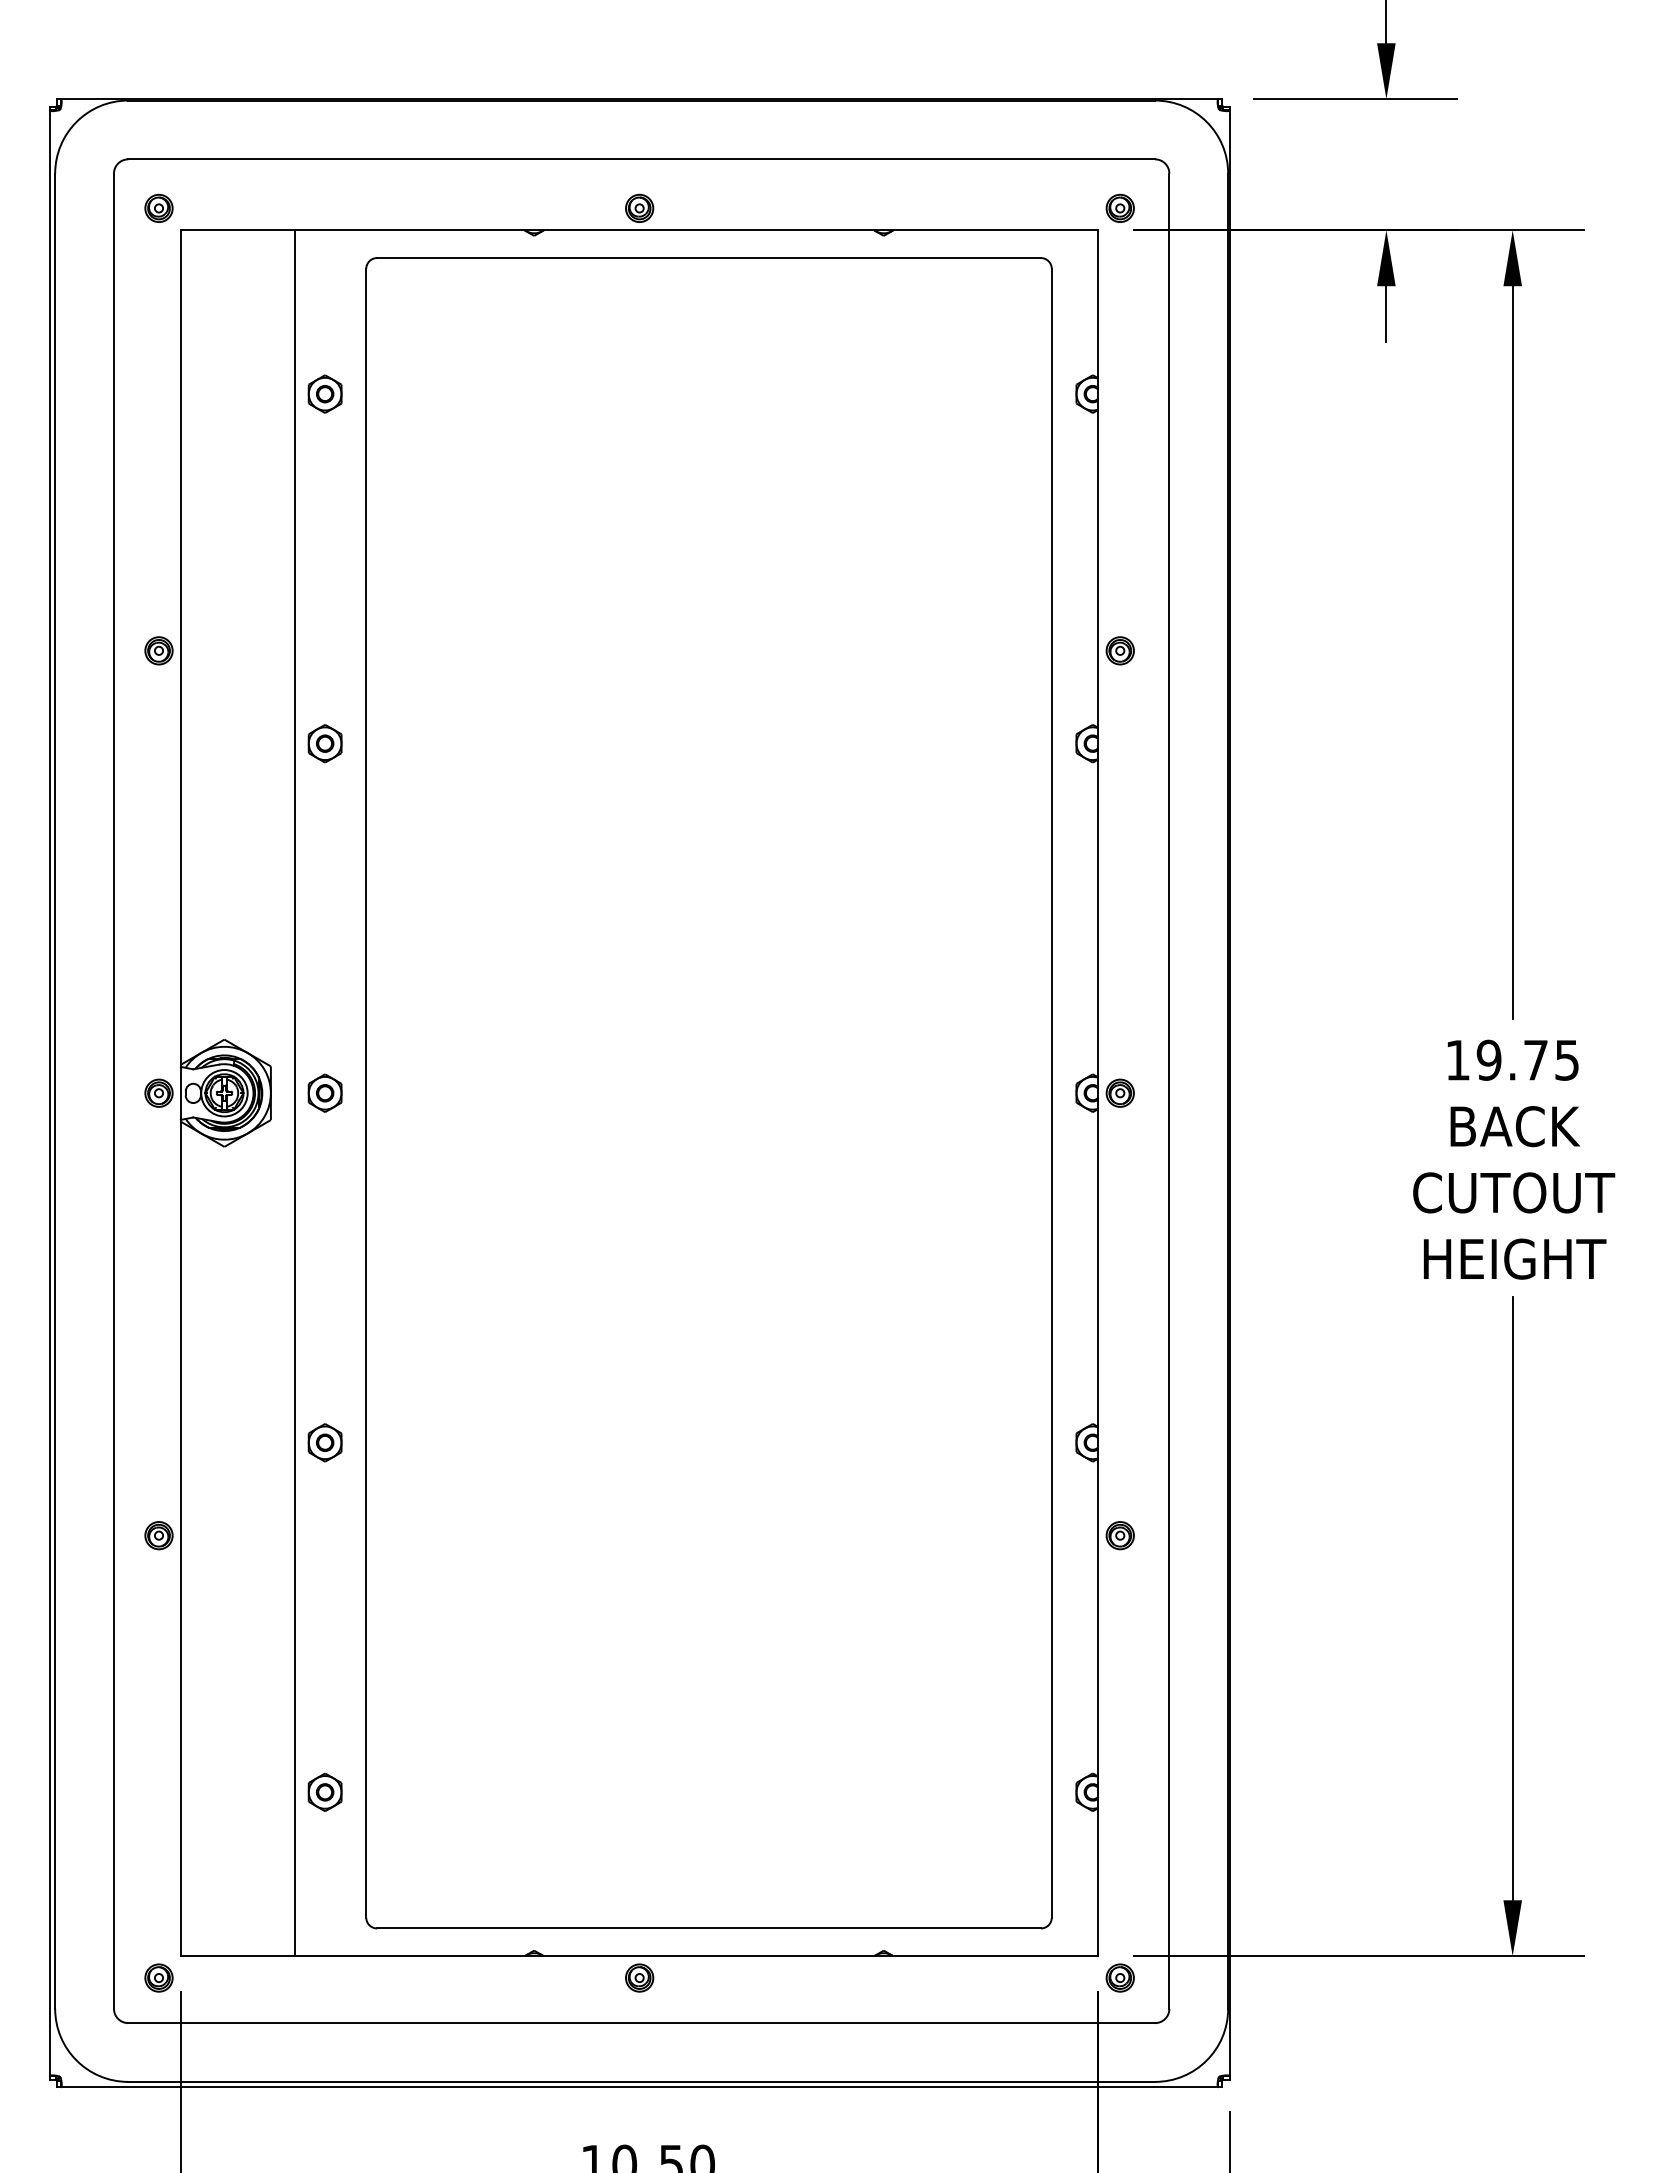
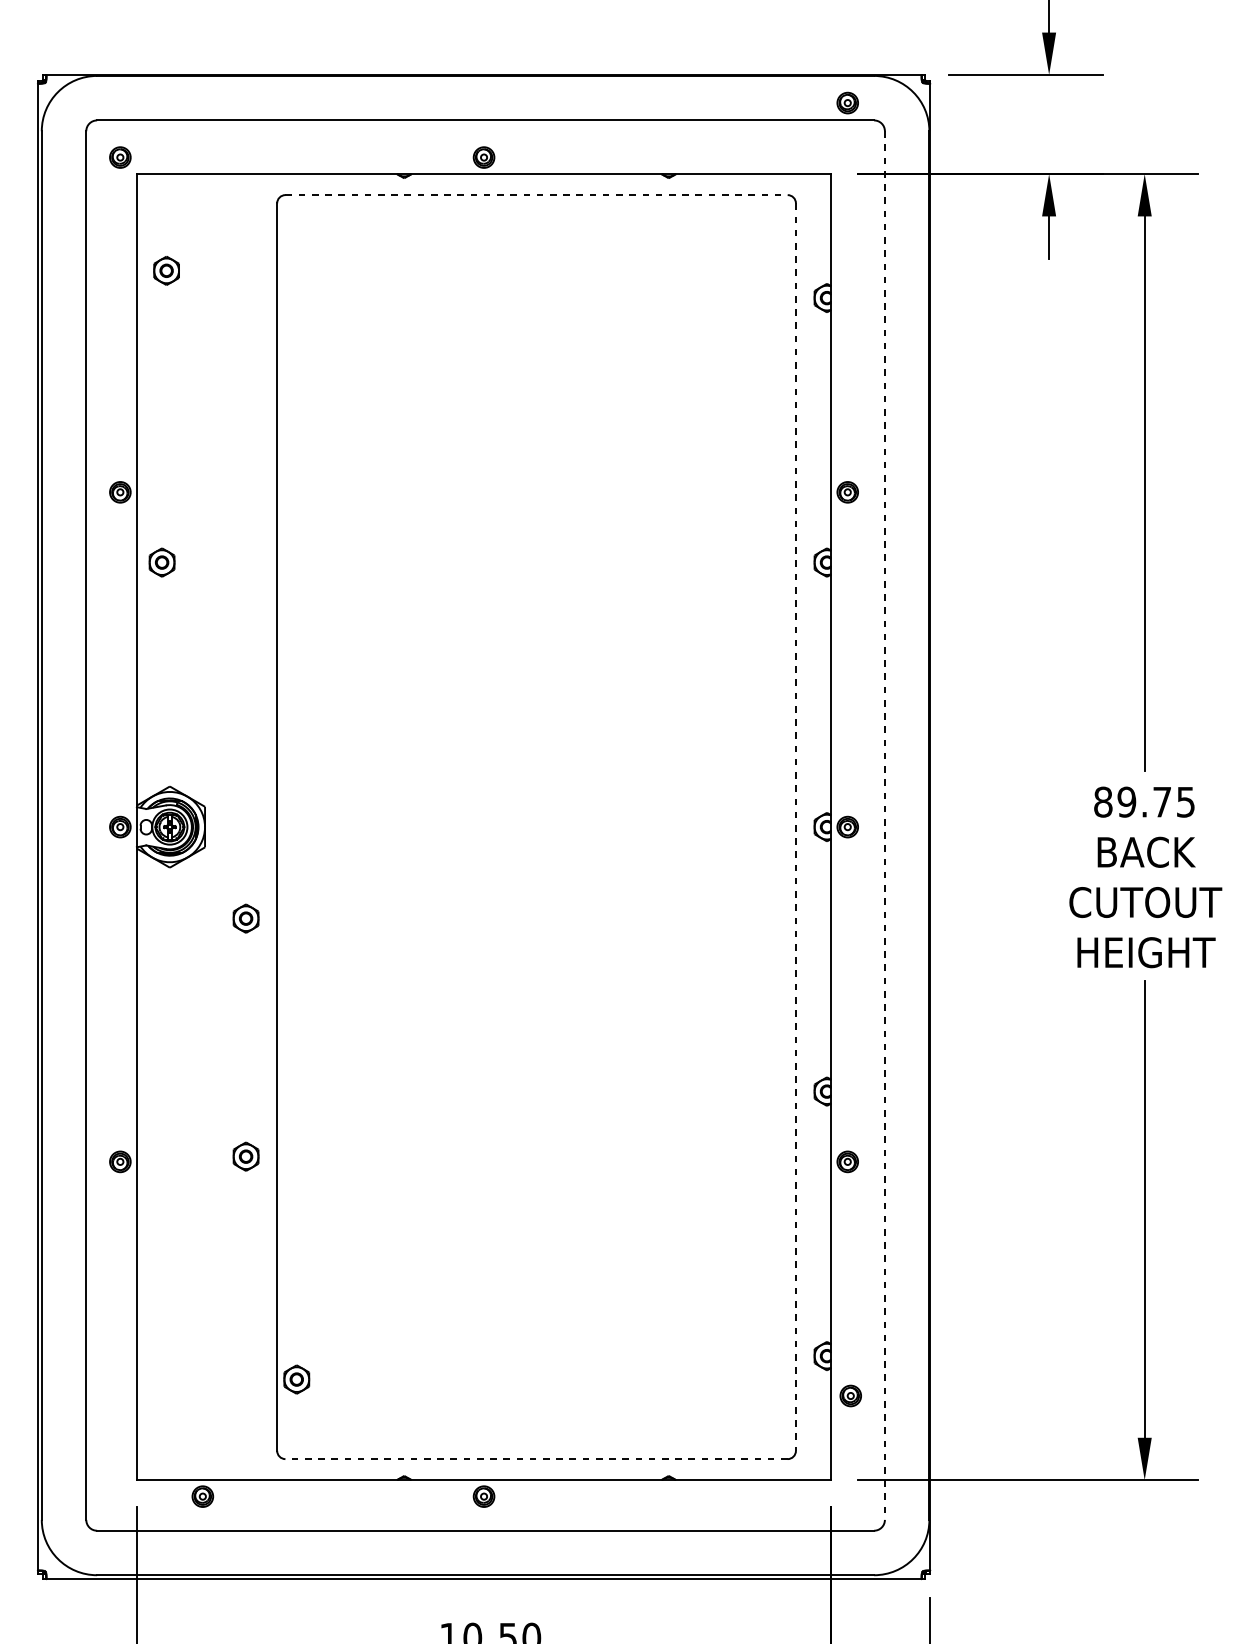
part: (1119, 207) -> (847, 102), moved
line: (709, 258) -> (536, 195), solid -> dashed
part: (324, 393) -> (166, 270), moved
part: (324, 743) -> (161, 562), moved
text: (1457, 1059) -> (1102, 801), 19.75 -> 89.75
line: (1169, 1091) -> (885, 825), solid -> dashed
part: (324, 1092) -> (245, 918), moved
line: (295, 1093) -> (223, 827), removed
line: (1051, 1093) -> (795, 827), solid -> dashed
part: (324, 1442) -> (245, 1156), moved
part: (324, 1791) -> (296, 1378), moved
line: (709, 1928) -> (536, 1459), solid -> dashed
part: (158, 1977) -> (202, 1496), moved
part: (1119, 1977) -> (850, 1395), moved

